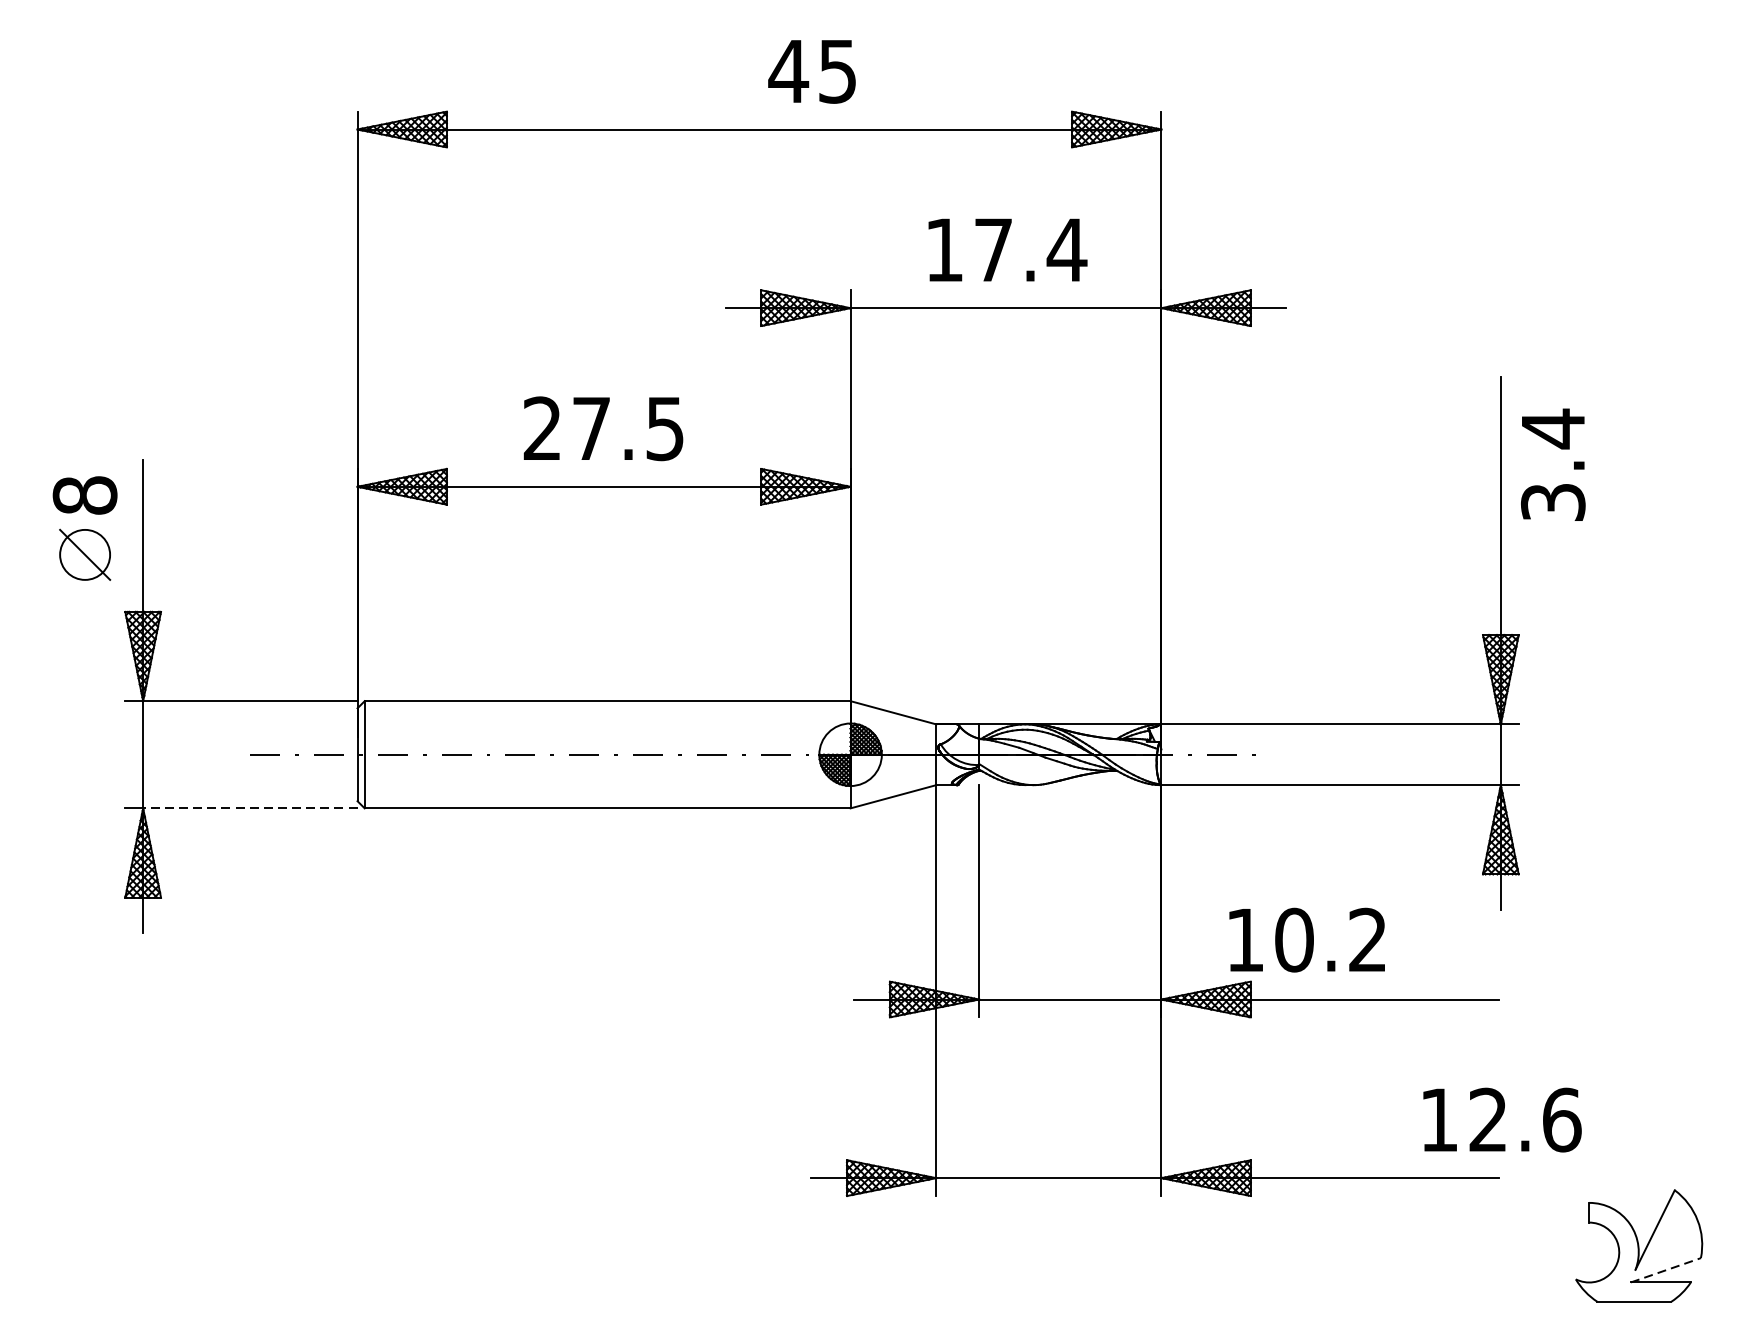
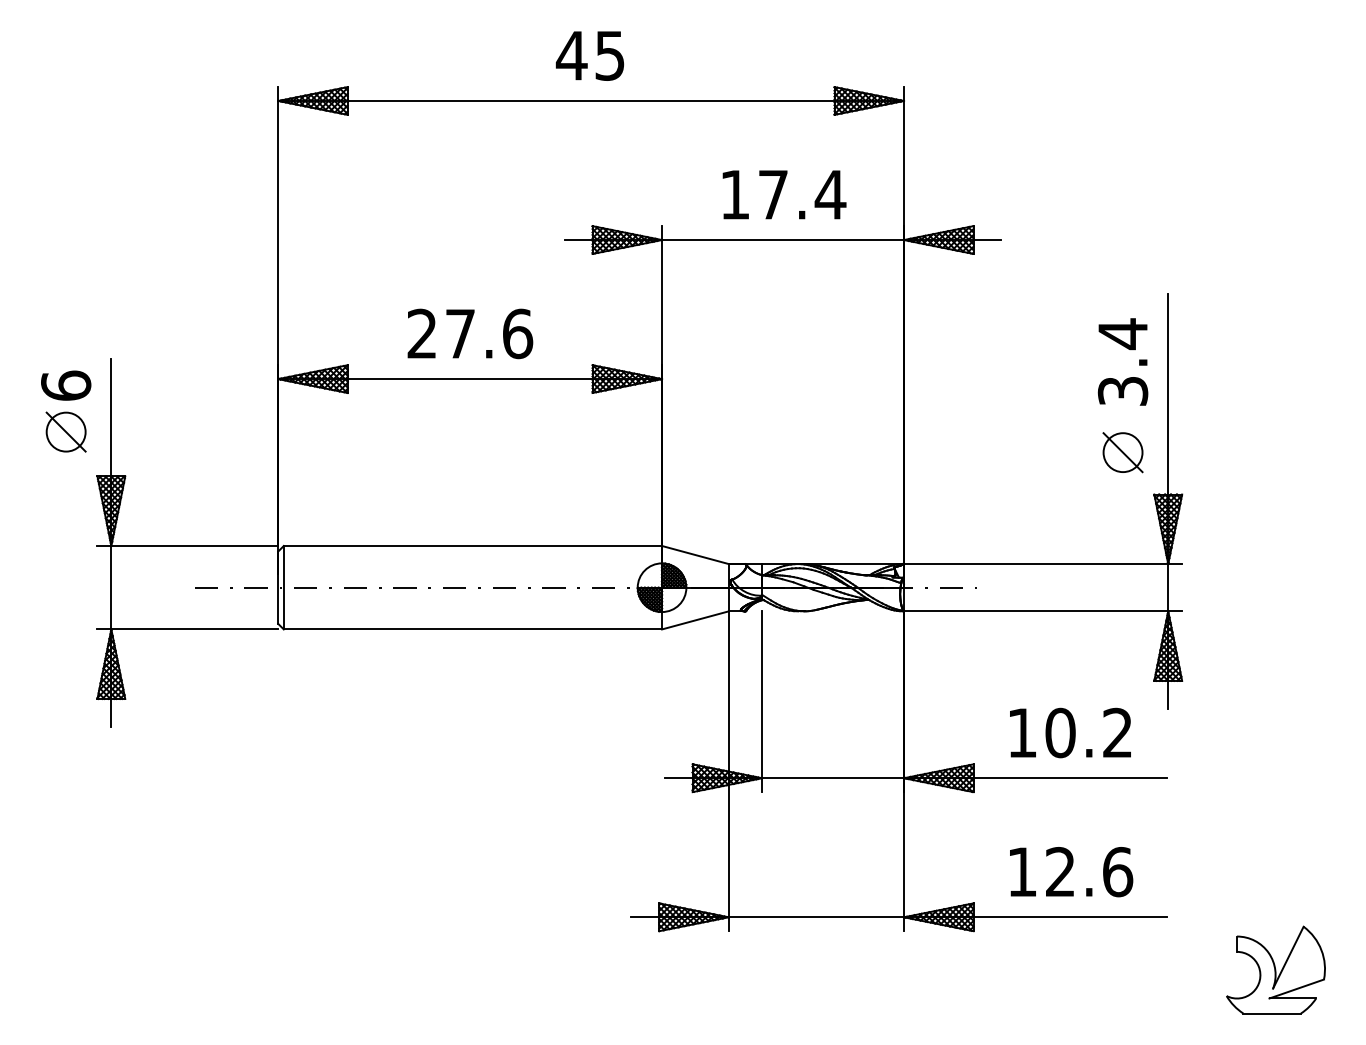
text: (811, 71) -> (589, 55), moved
text: (666, 428) -> (518, 333), 27.5 -> 27.6
text: (1552, 464) -> (1122, 361), moved
text: (85, 495) -> (66, 385), 8 -> 6
part: (1442, 581) -> (1122, 452), added
line: (249, 808) -> (194, 629), dashed -> solid
text: (1307, 939) -> (1070, 732), moved
text: (1502, 1120) -> (1071, 872), moved
line: (1665, 1270) -> (1296, 989), dashed -> solid

